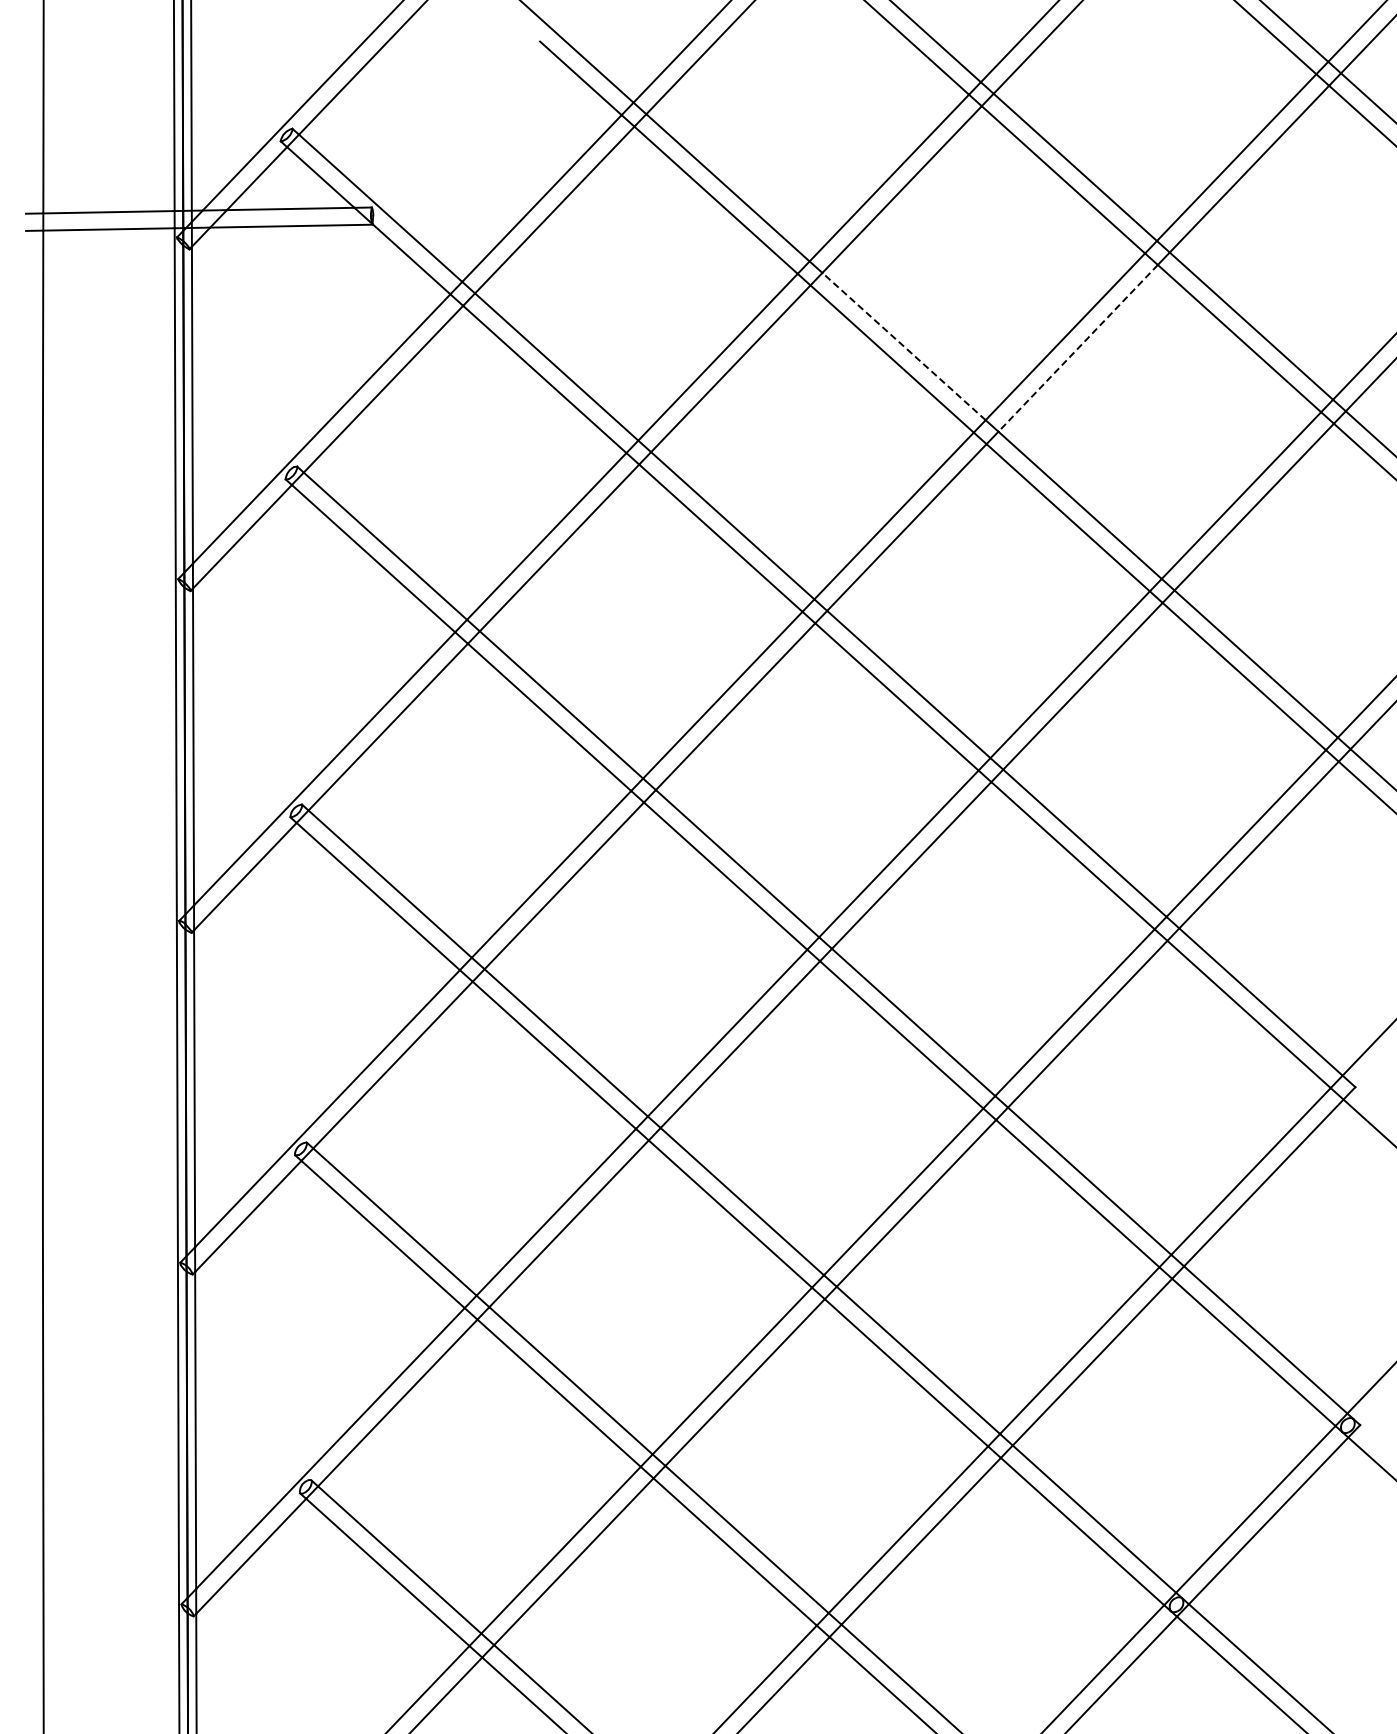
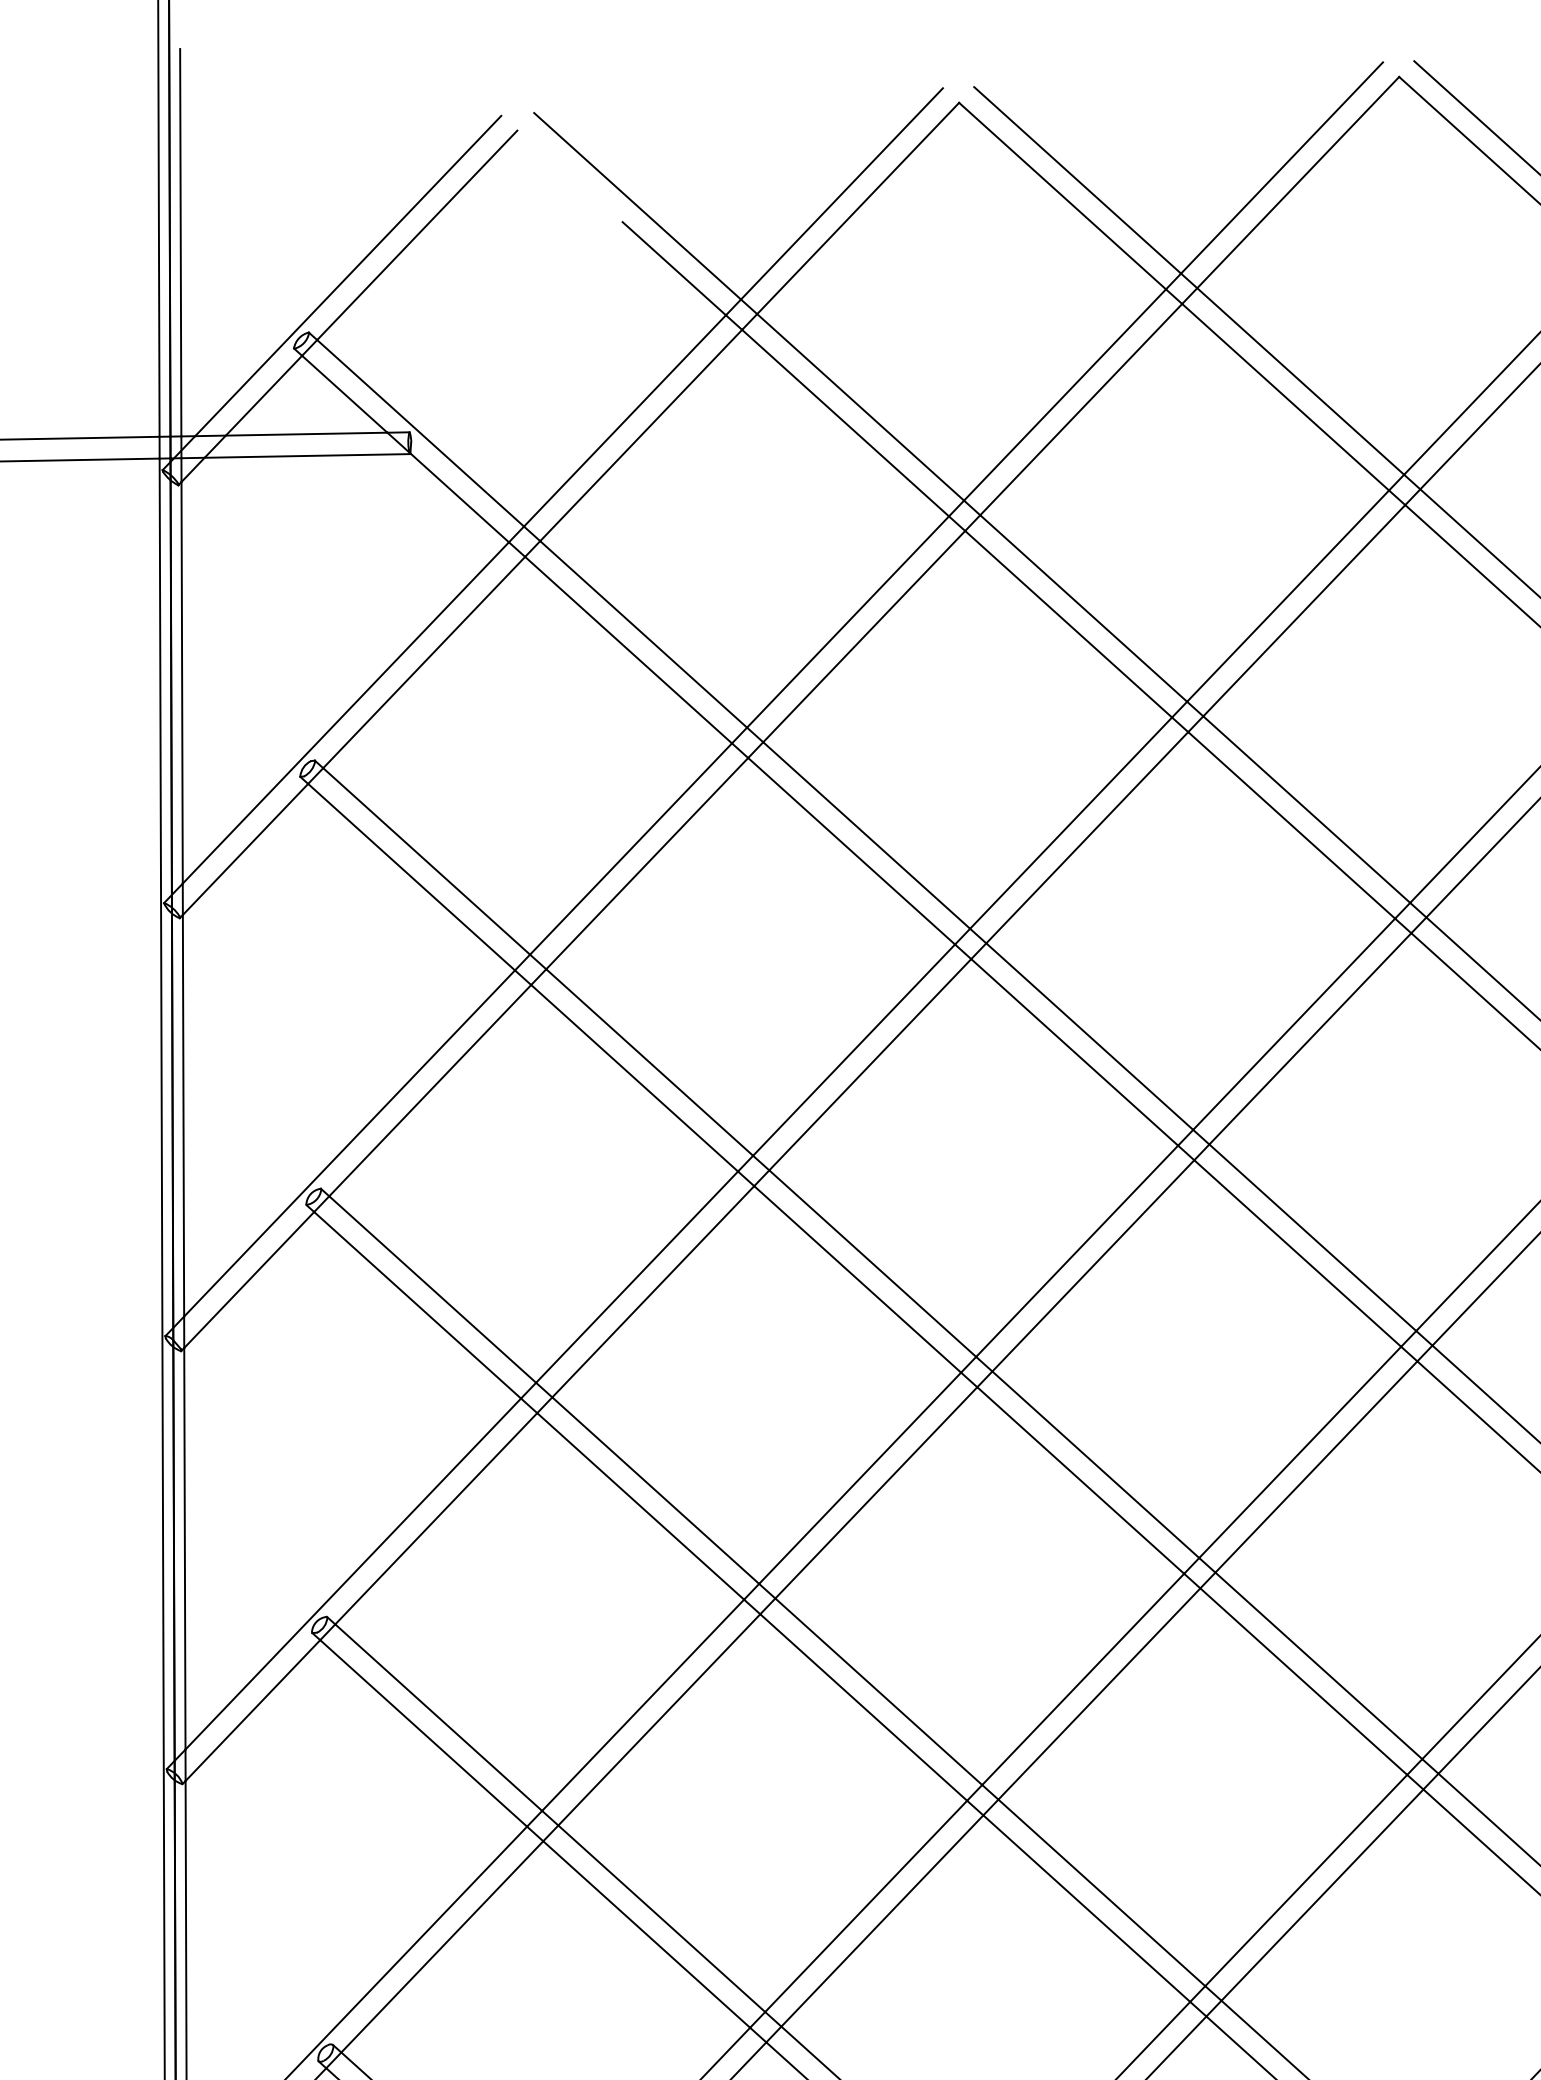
line: (904, 346) -> (1084, 608), dashed -> solid
line: (1077, 348) -> (1303, 610), dashed -> solid

